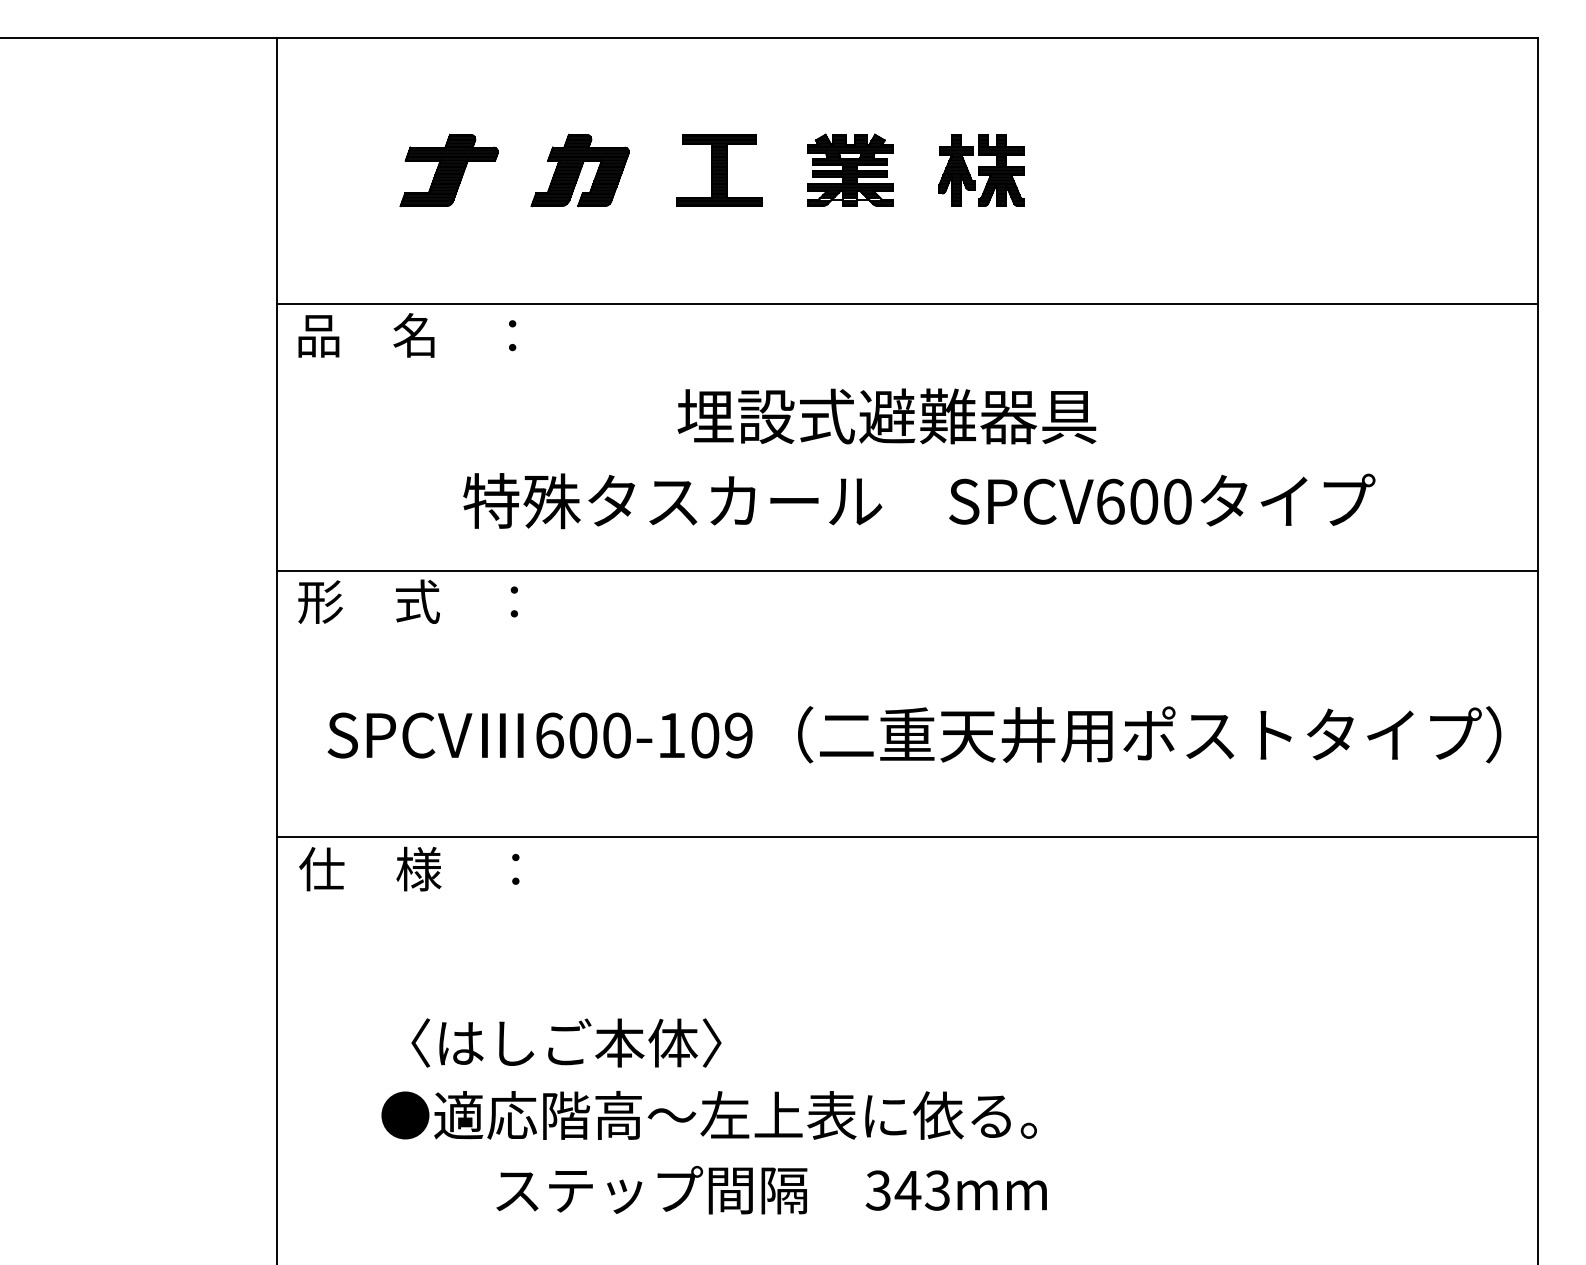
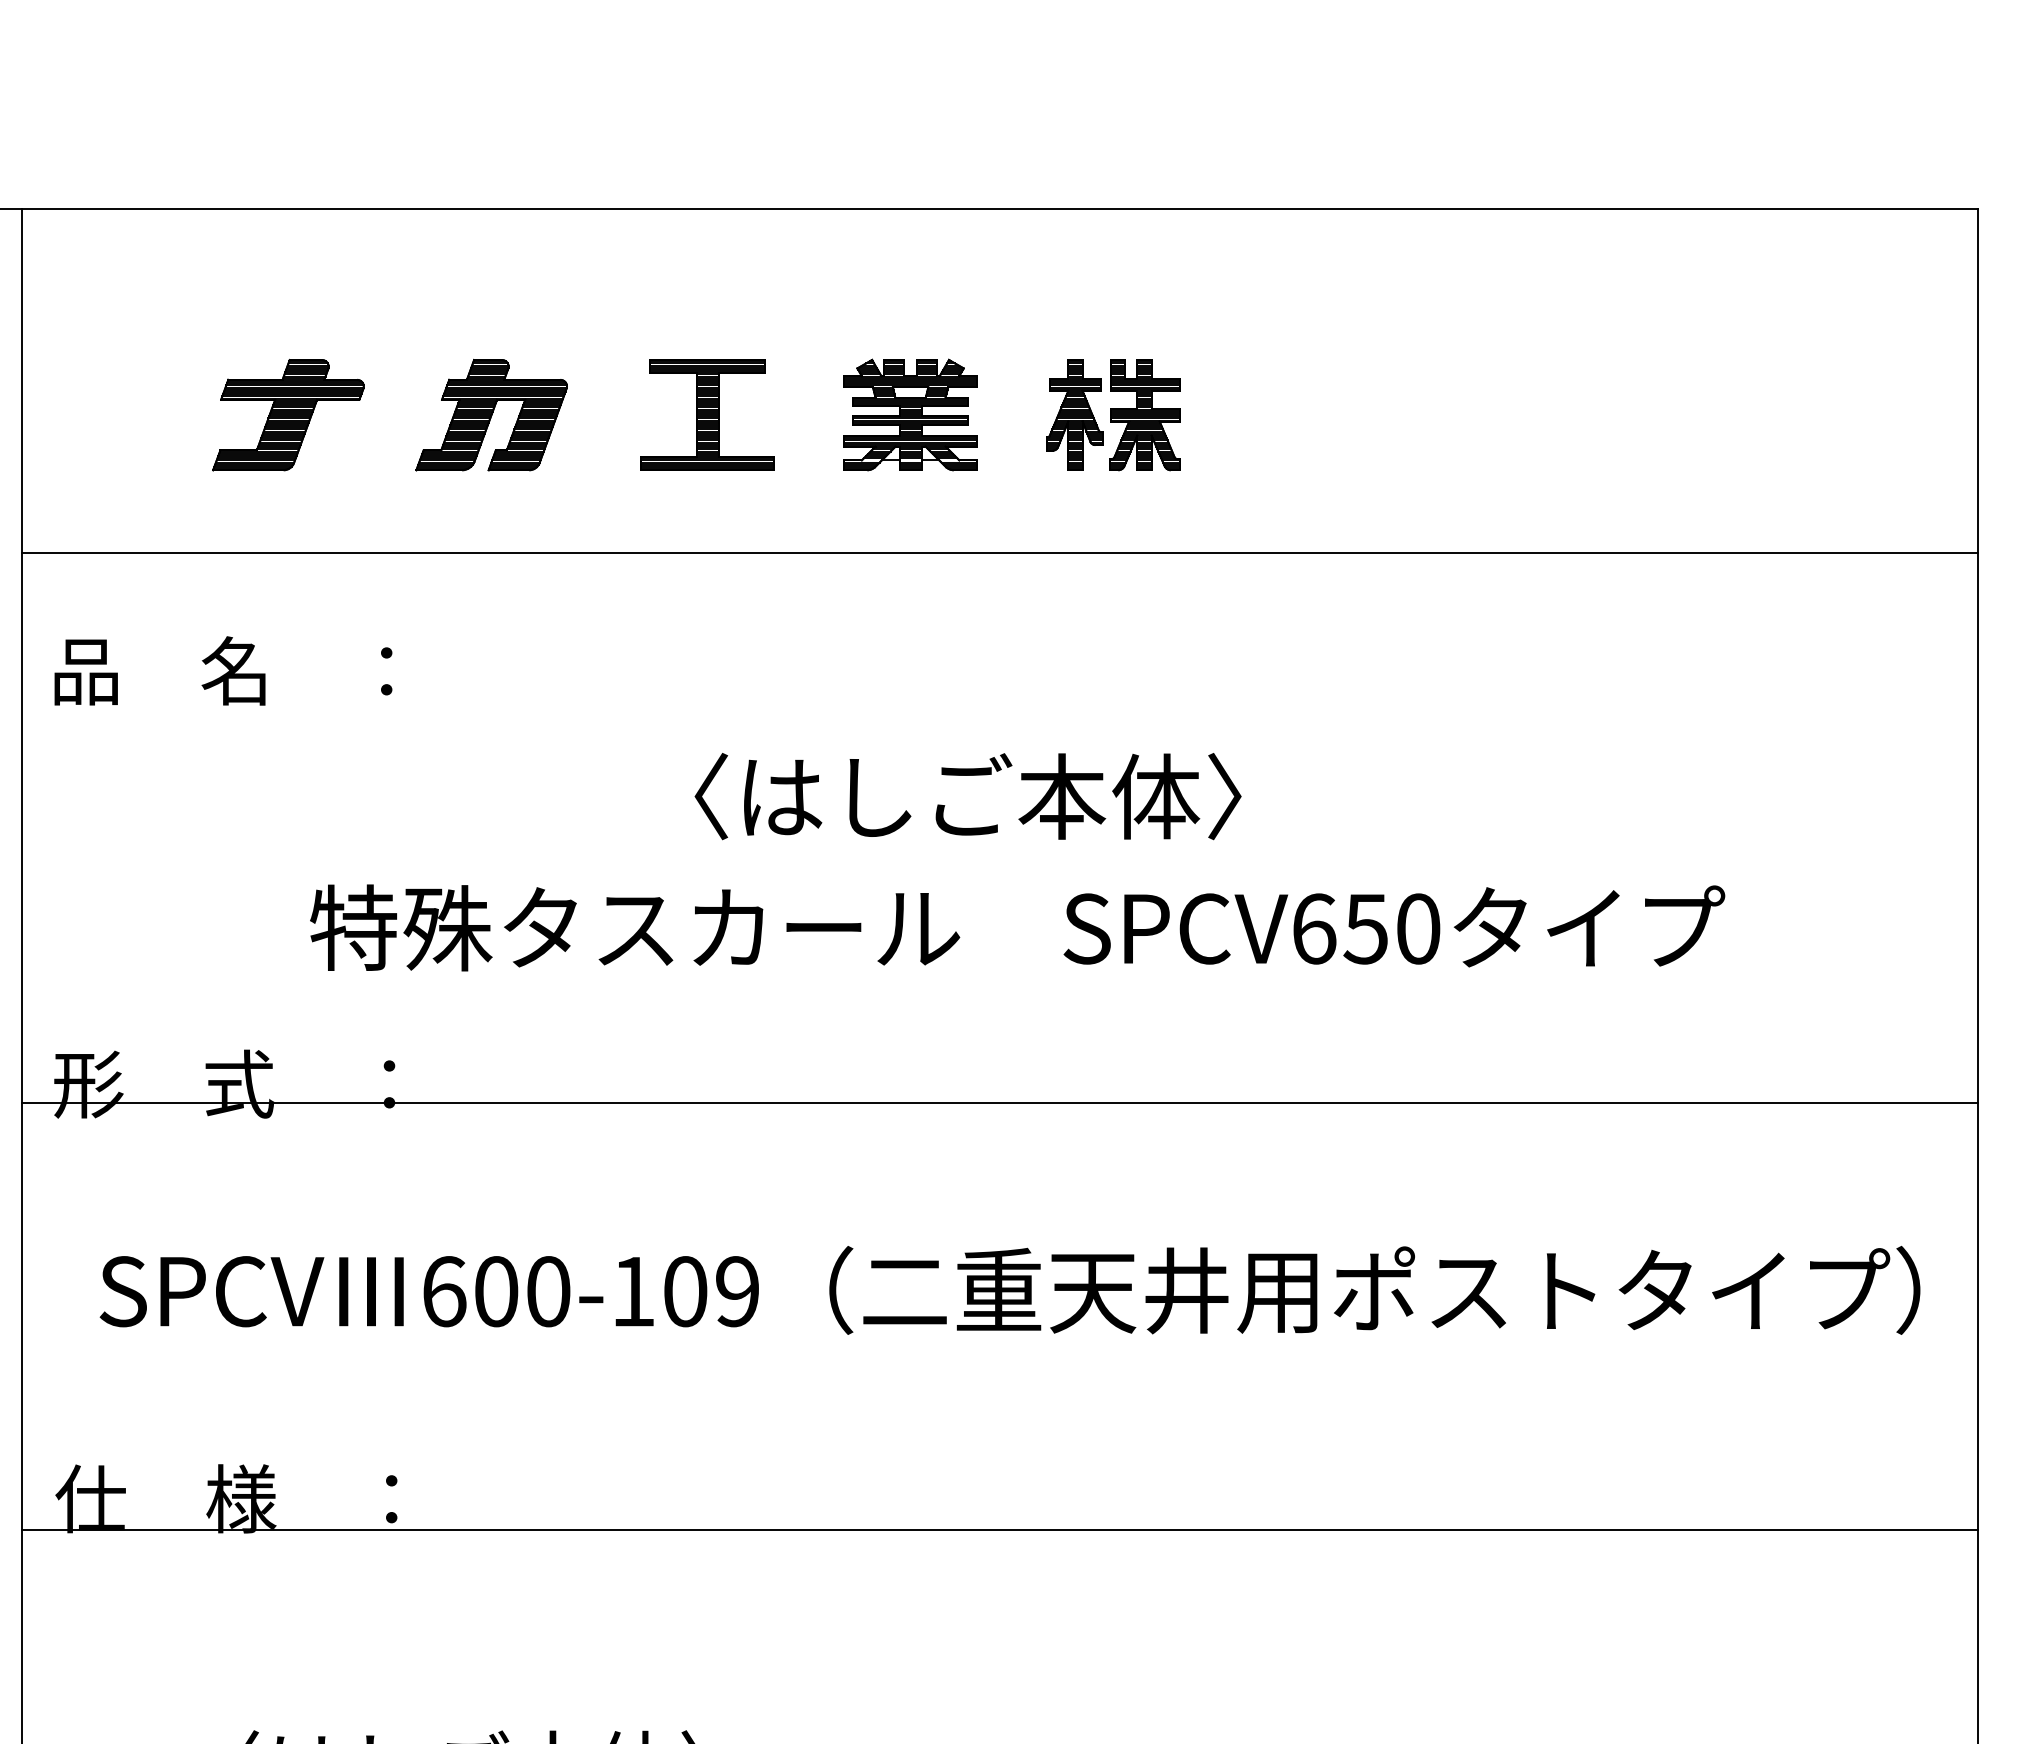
line: (907, 304) -> (999, 553), moved
text: (886, 416) -> (966, 796), 埋設式避難器具 -> 〈はしご本体〉
text: (1143, 501) -> (1365, 928), SPCV600 -> SPCV650
line: (907, 570) -> (999, 1102), moved
line: (907, 837) -> (999, 1530), moved

